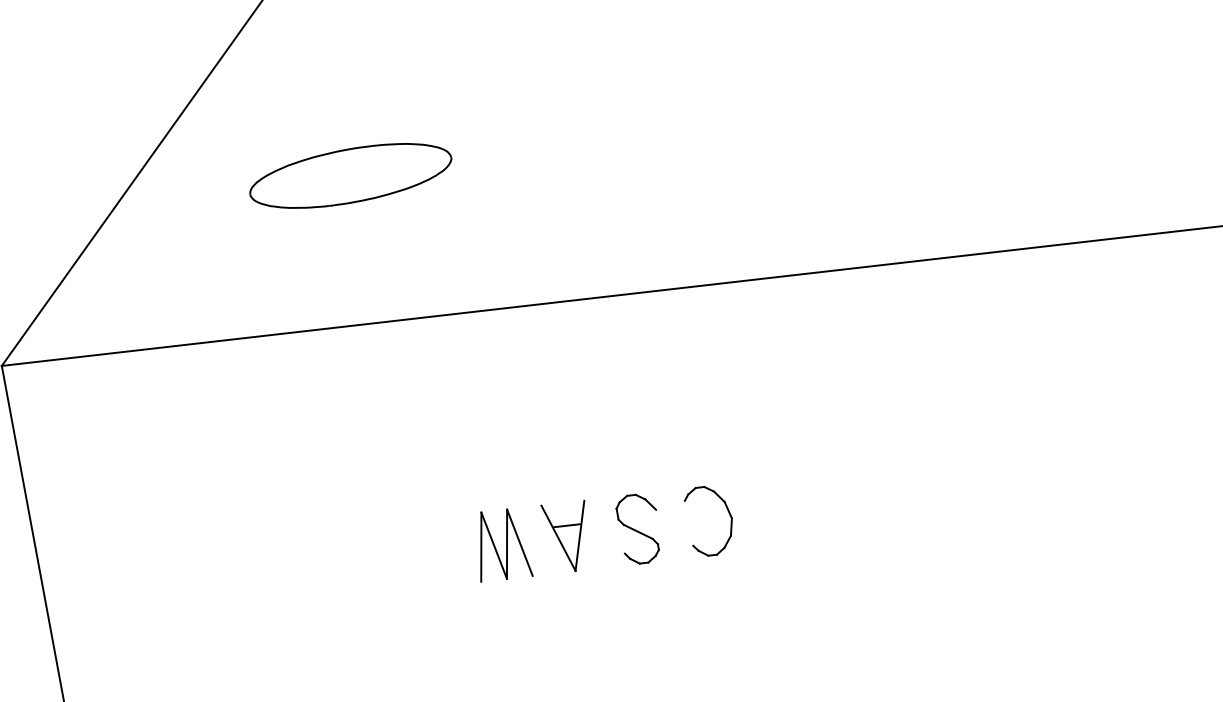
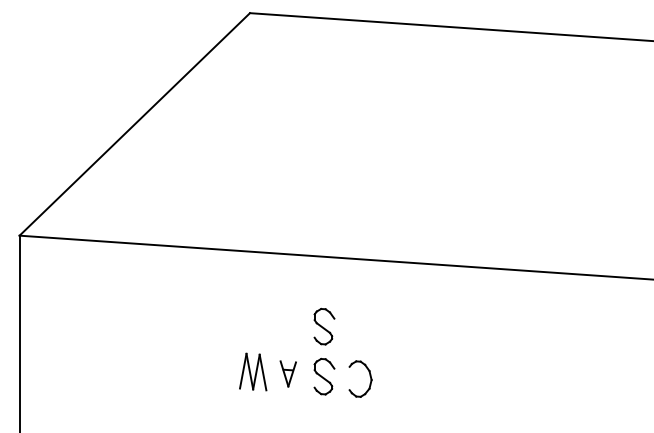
part: (351, 175) -> (212, 172), removed
part: (621, 432) -> (324, 326), added
part: (569, 535) -> (288, 373), size x0.7

